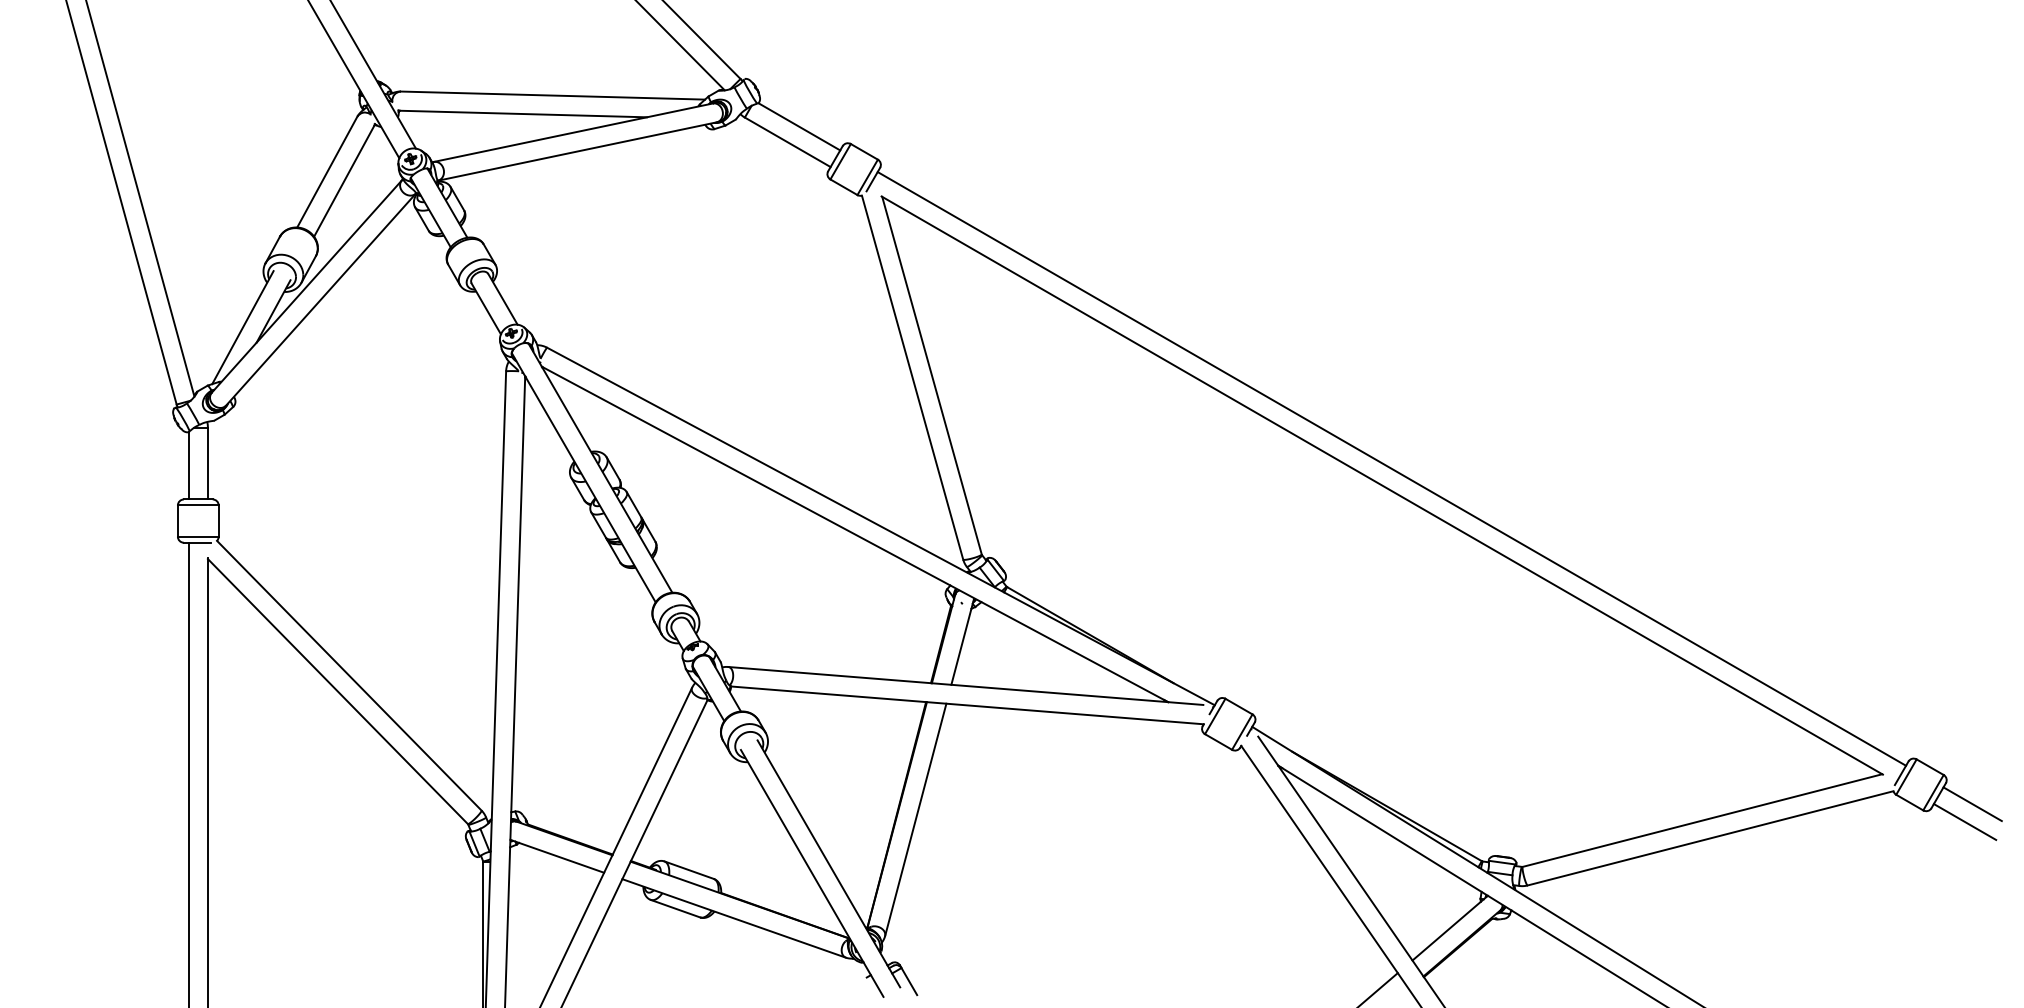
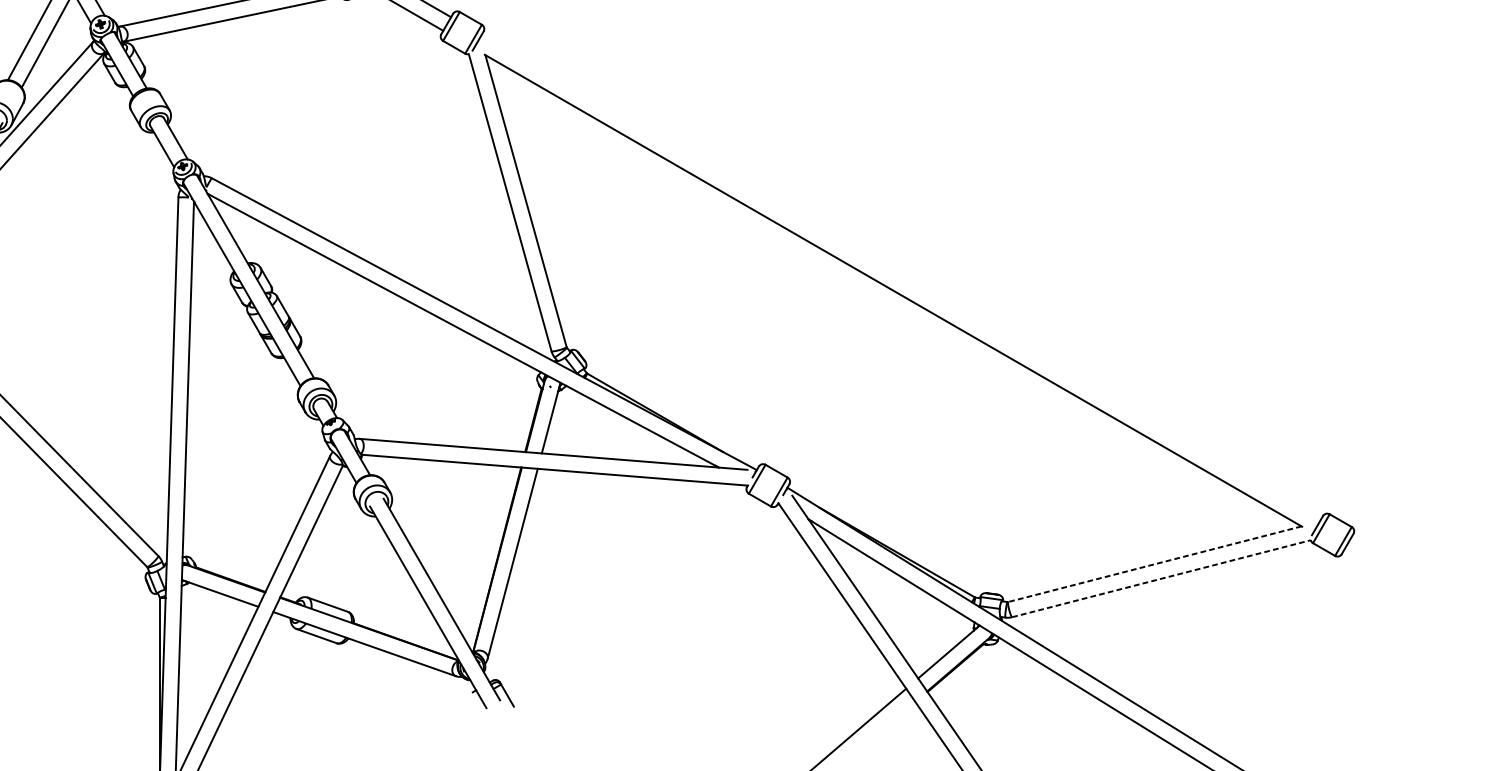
line: (1391, 468) -> (901, 276), removed
line: (1972, 804) -> (1375, 551), removed
line: (1702, 820) -> (1154, 564), solid -> dashed
line: (1964, 821) -> (1368, 564), removed
line: (1710, 838) -> (1161, 578), solid -> dashed

